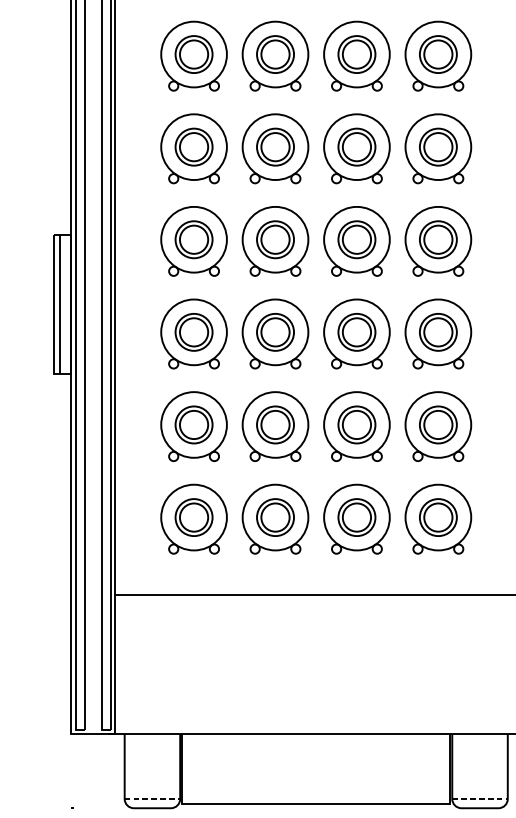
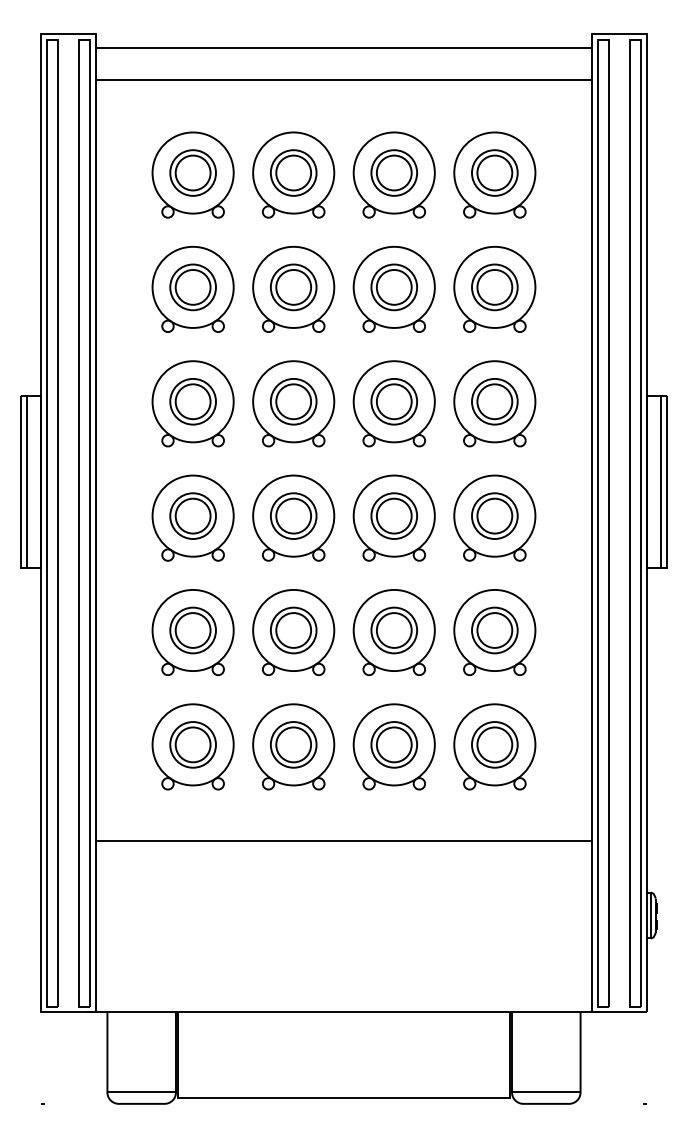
line: (153, 799) -> (142, 1092), dashed -> solid
line: (480, 799) -> (546, 1092), dashed -> solid

